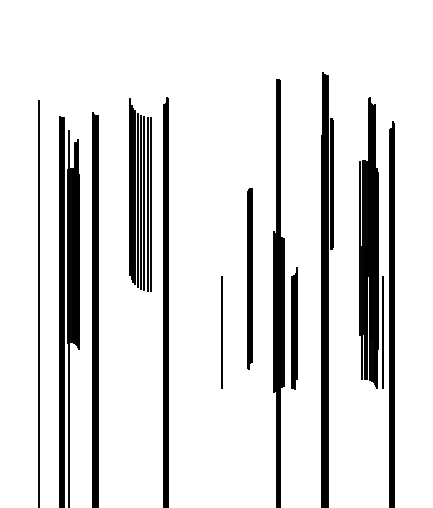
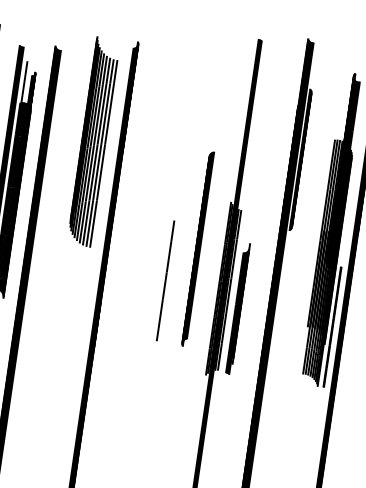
line: (221, 332) -> (164, 280), moved

